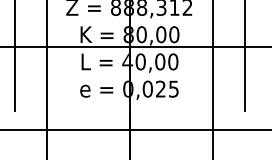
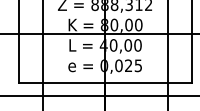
line: (129, 111) -> (105, 82), added

